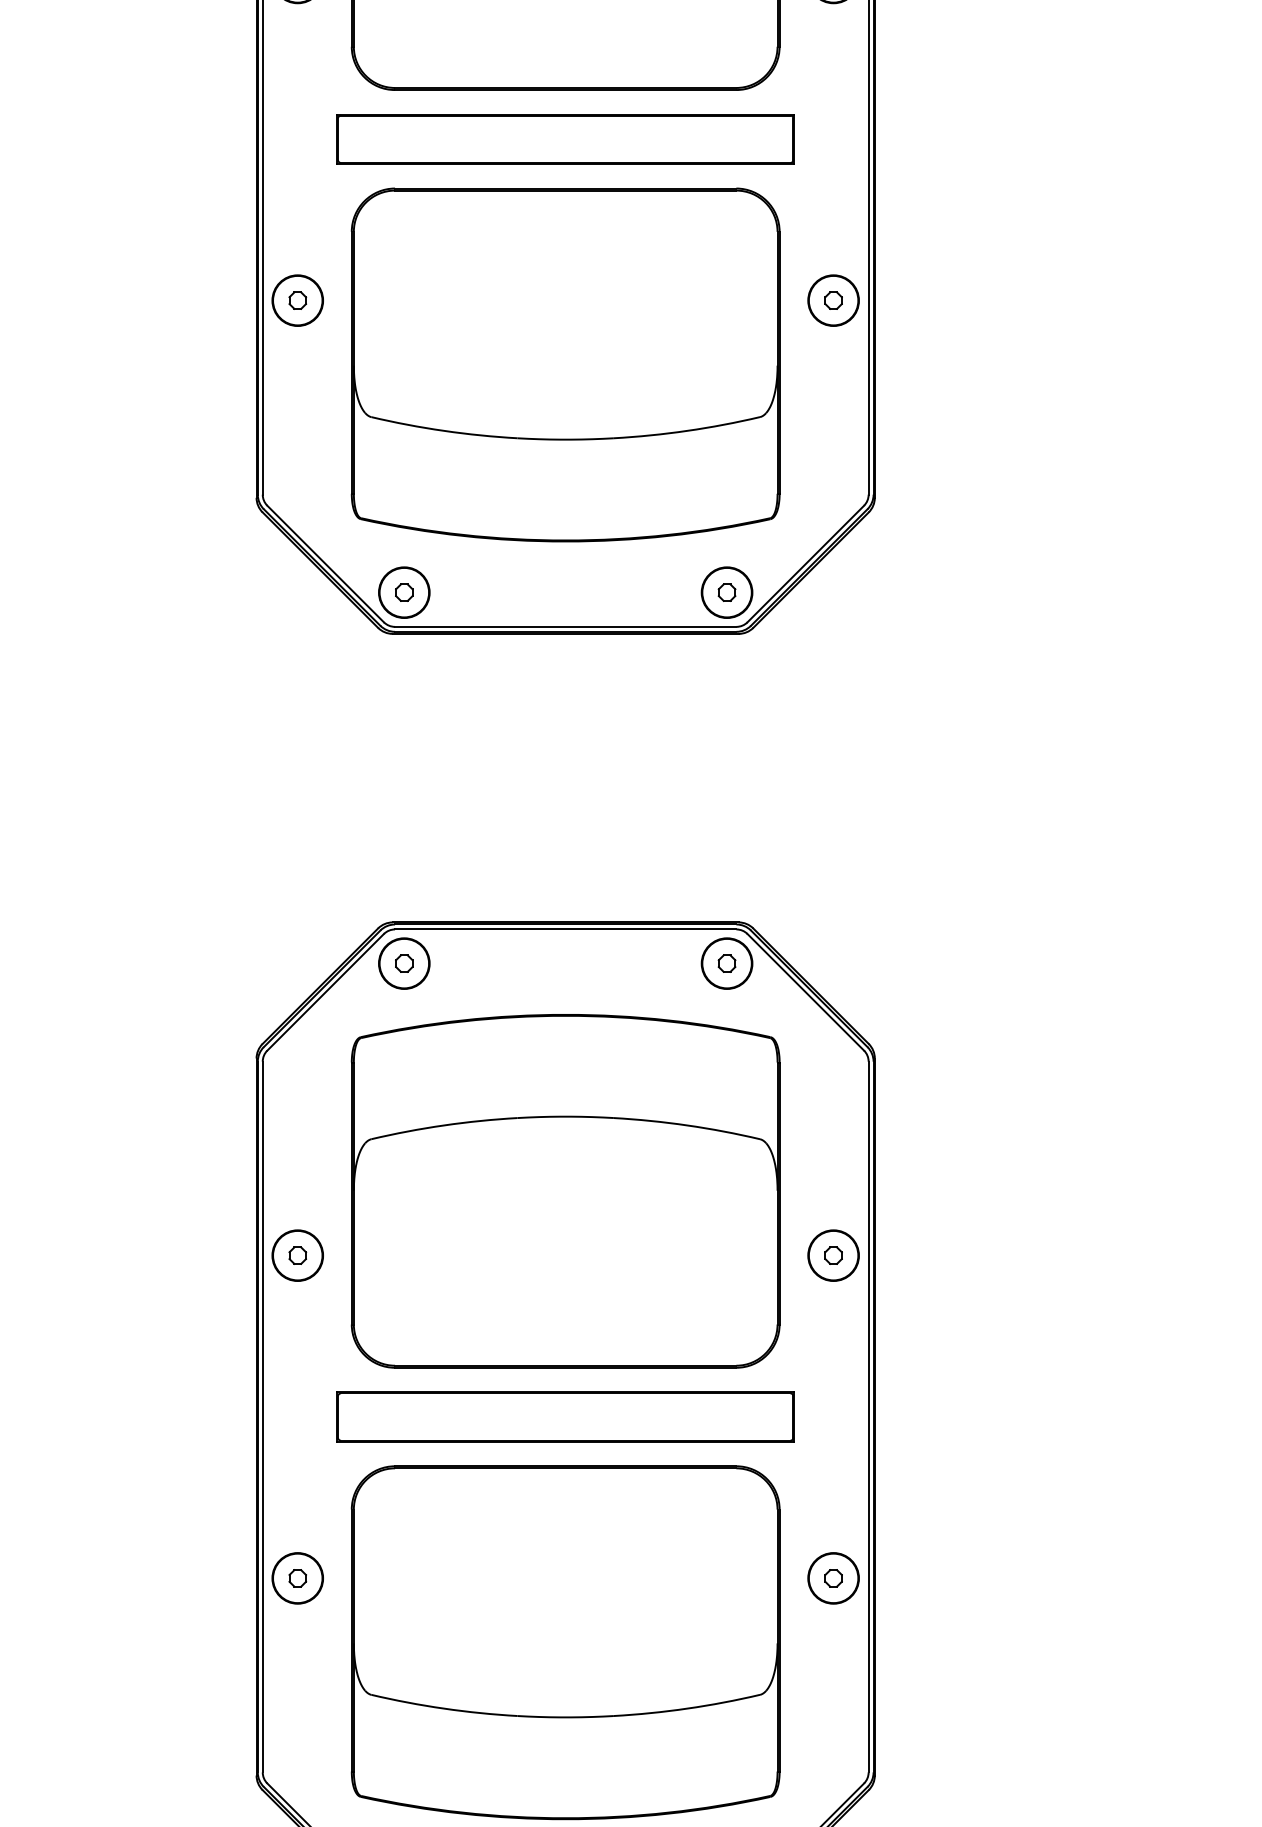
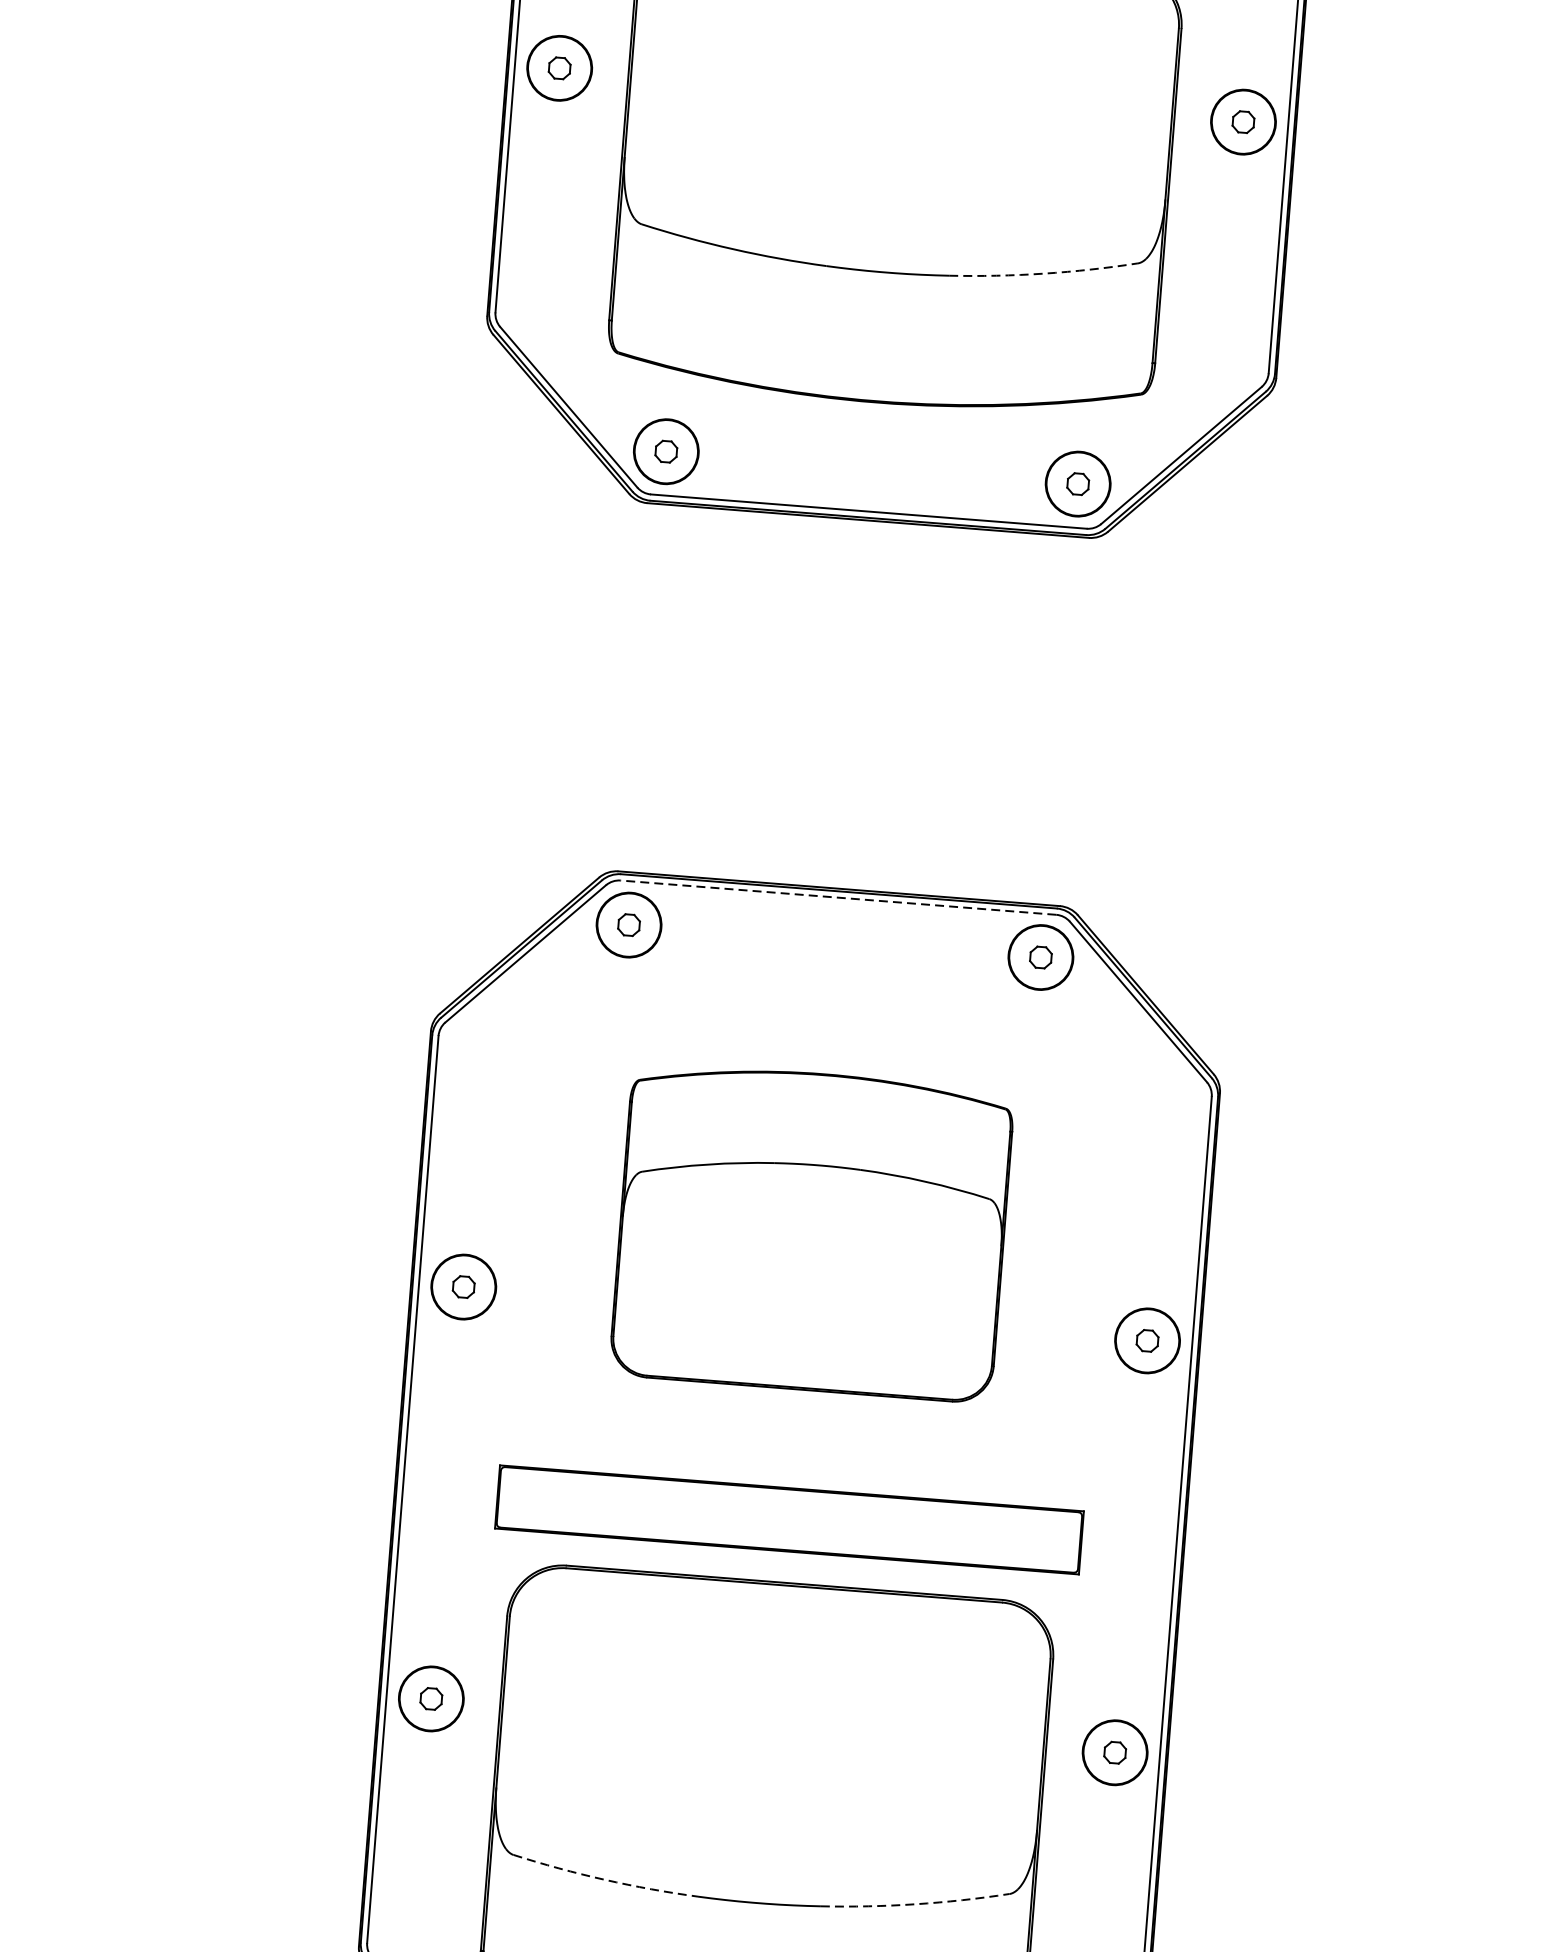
arc: (687, 430) -> (1043, 273), solid -> dashed
line: (565, 929) -> (838, 897), solid -> dashed
part: (565, 1191) -> (811, 1232), size x0.7
arc: (444, 1708) -> (605, 1879), solid -> dashed
arc: (687, 1708) -> (915, 1904), solid -> dashed

